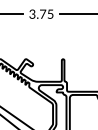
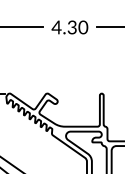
text: (41, 13) -> (70, 26), 3.75 -> 4.30

